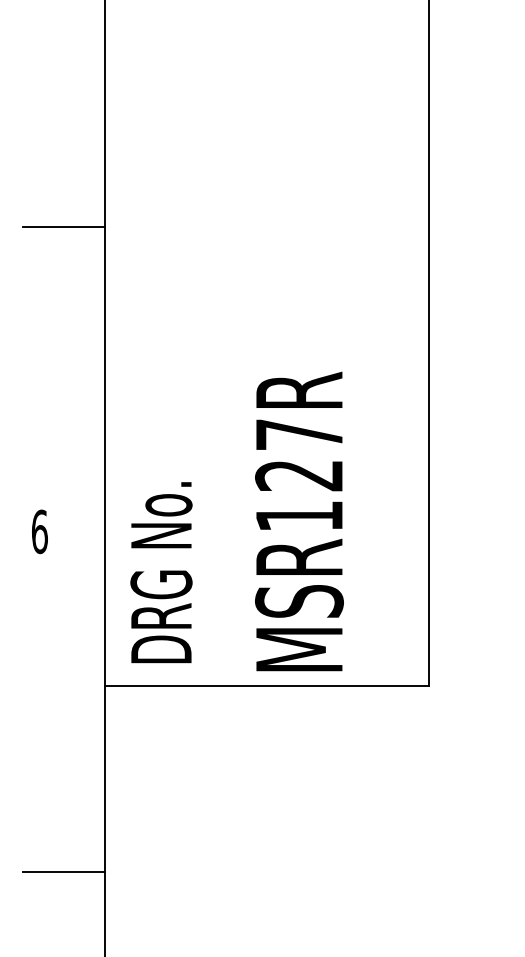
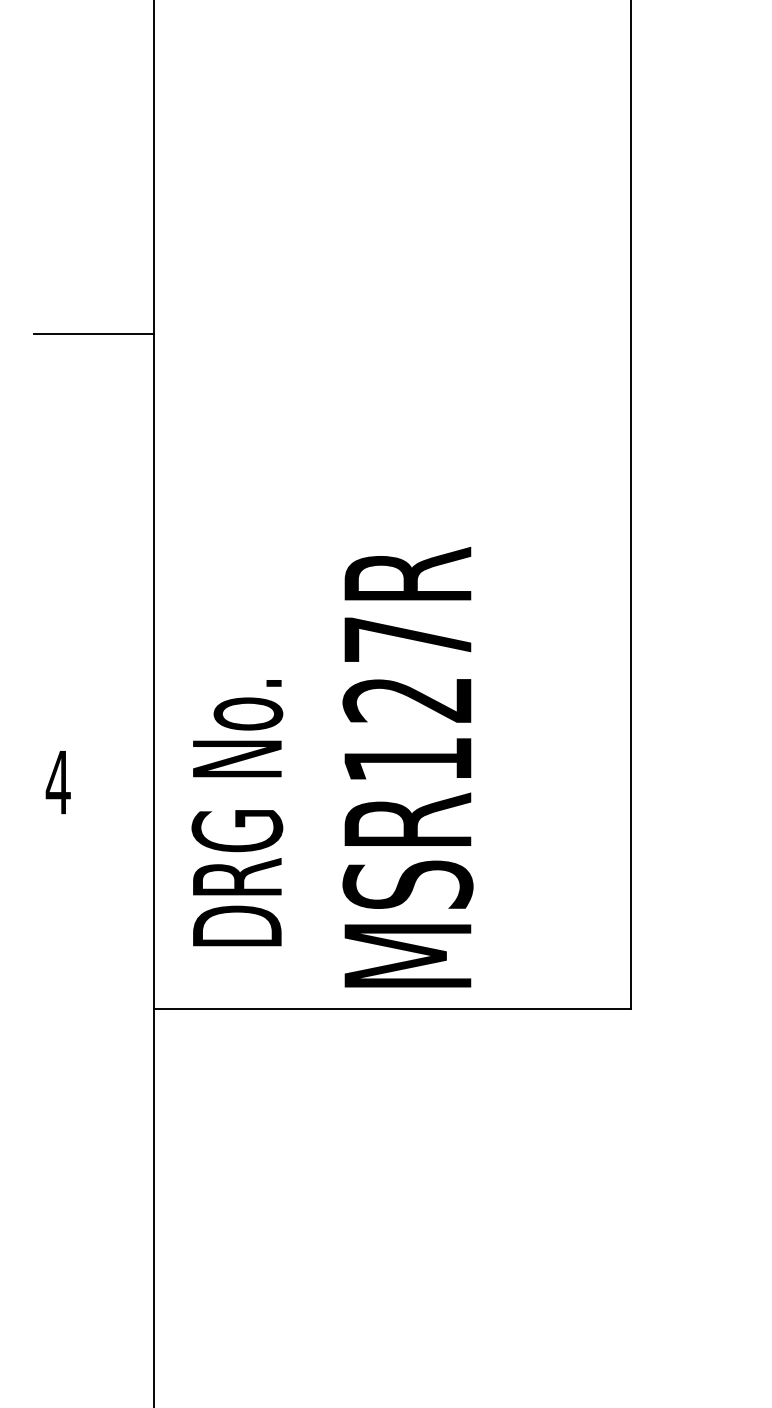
text: (299, 521) -> (408, 767), moved
text: (39, 531) -> (57, 781), 6 -> 4
text: (161, 572) -> (237, 812), moved
line: (63, 872) -> (93, 1283), removed

